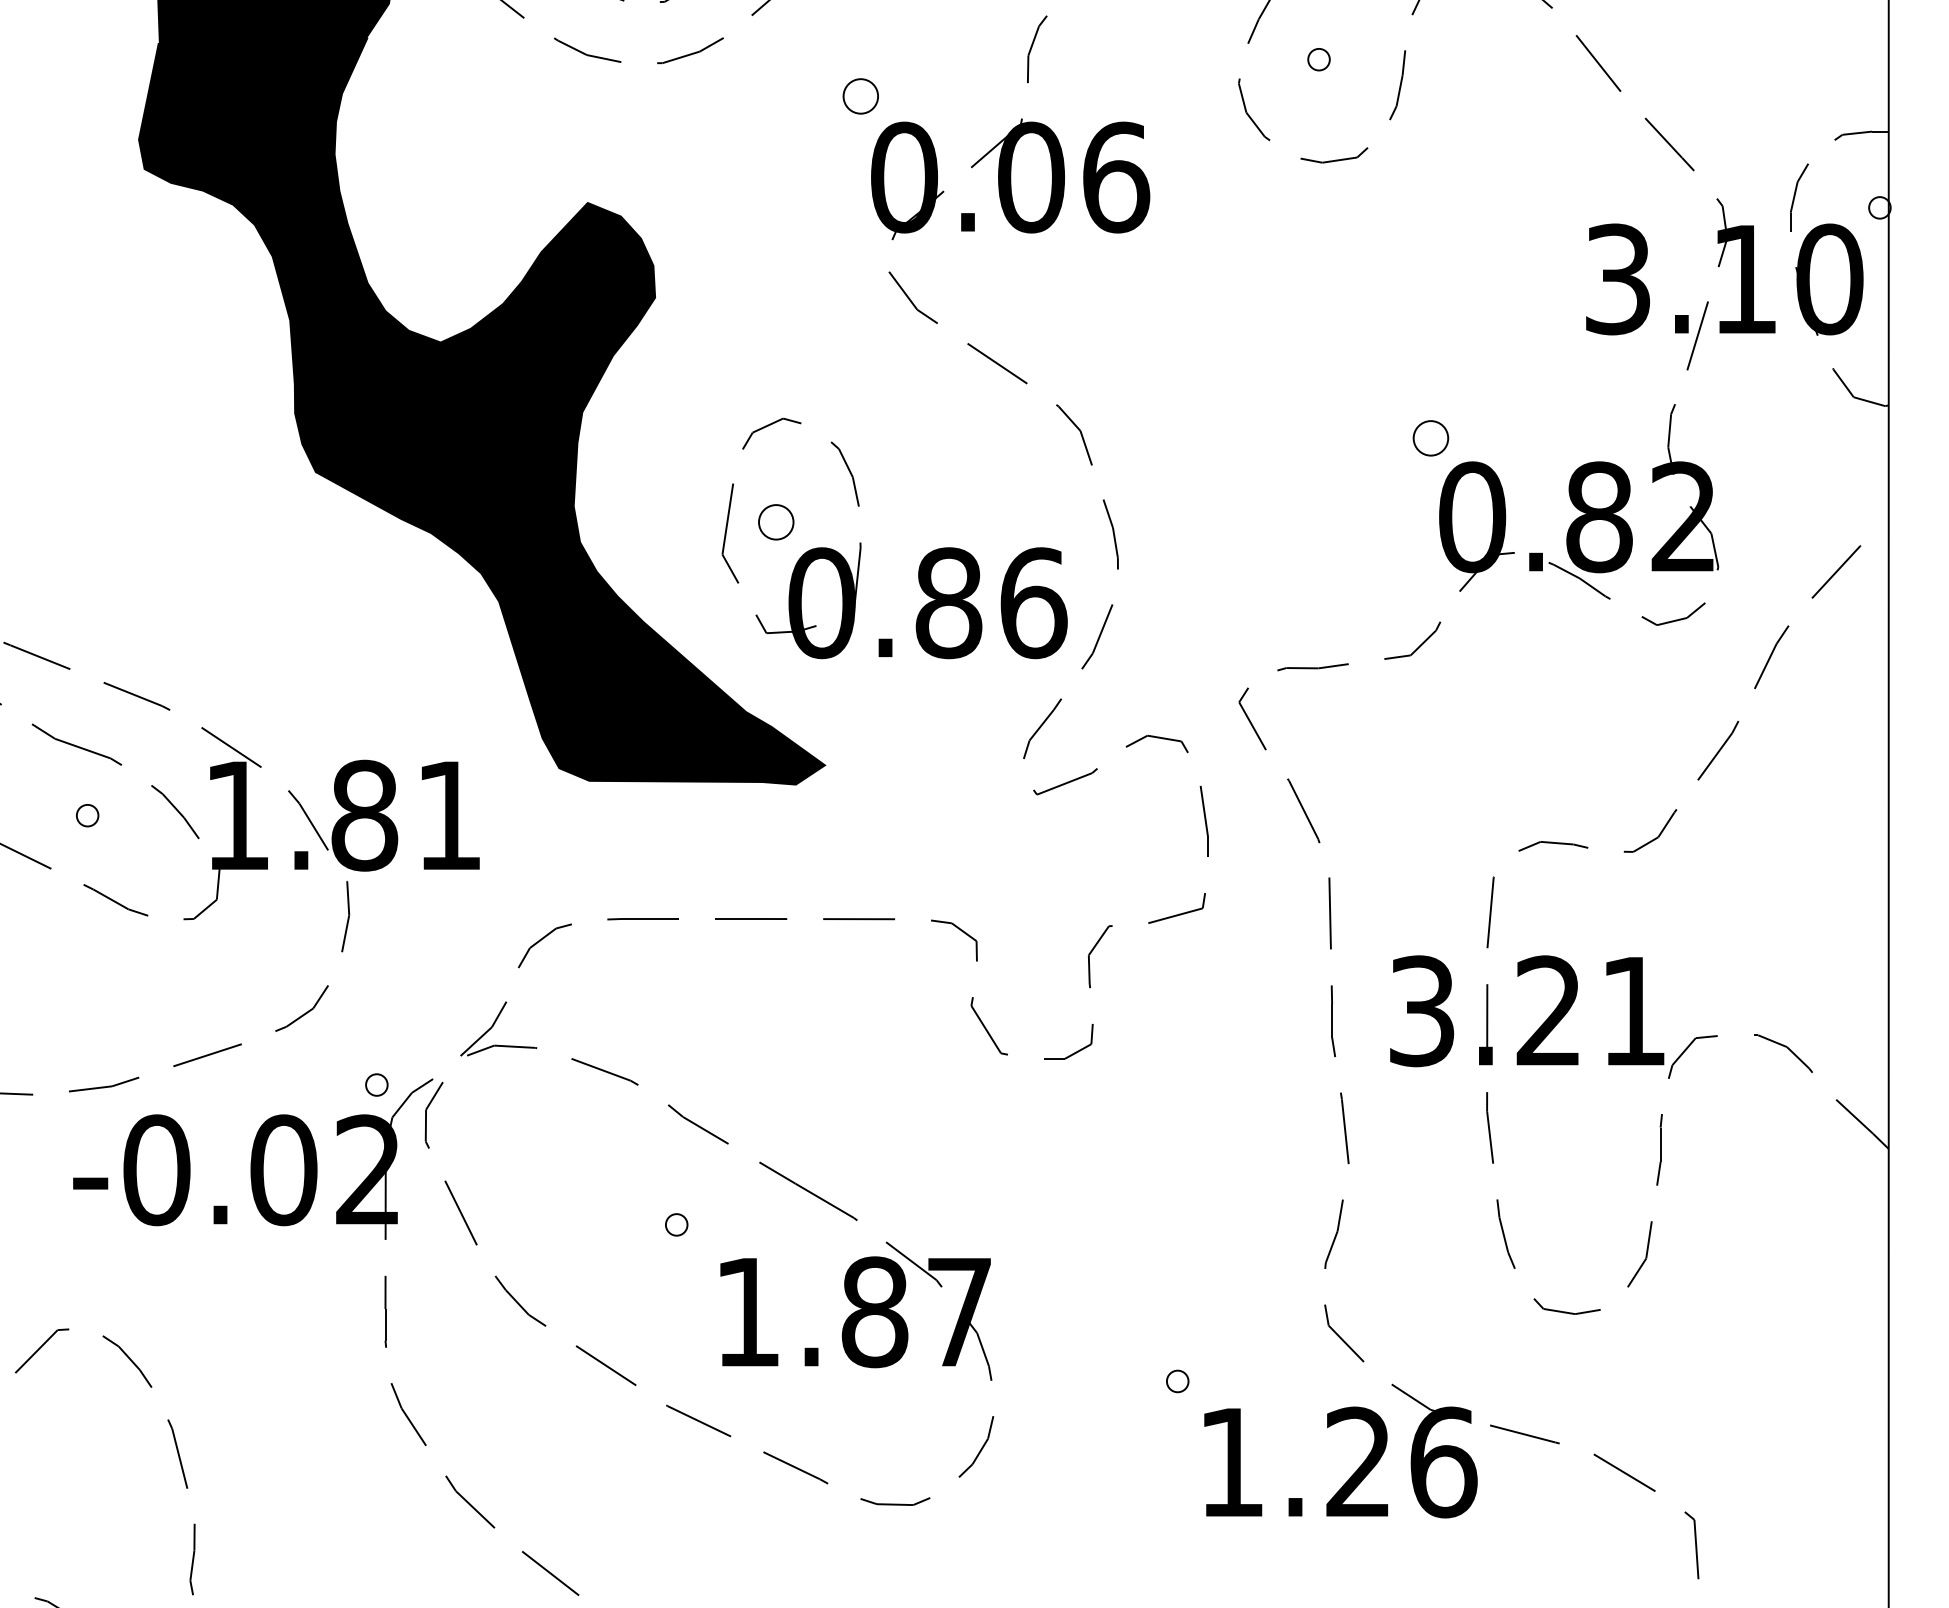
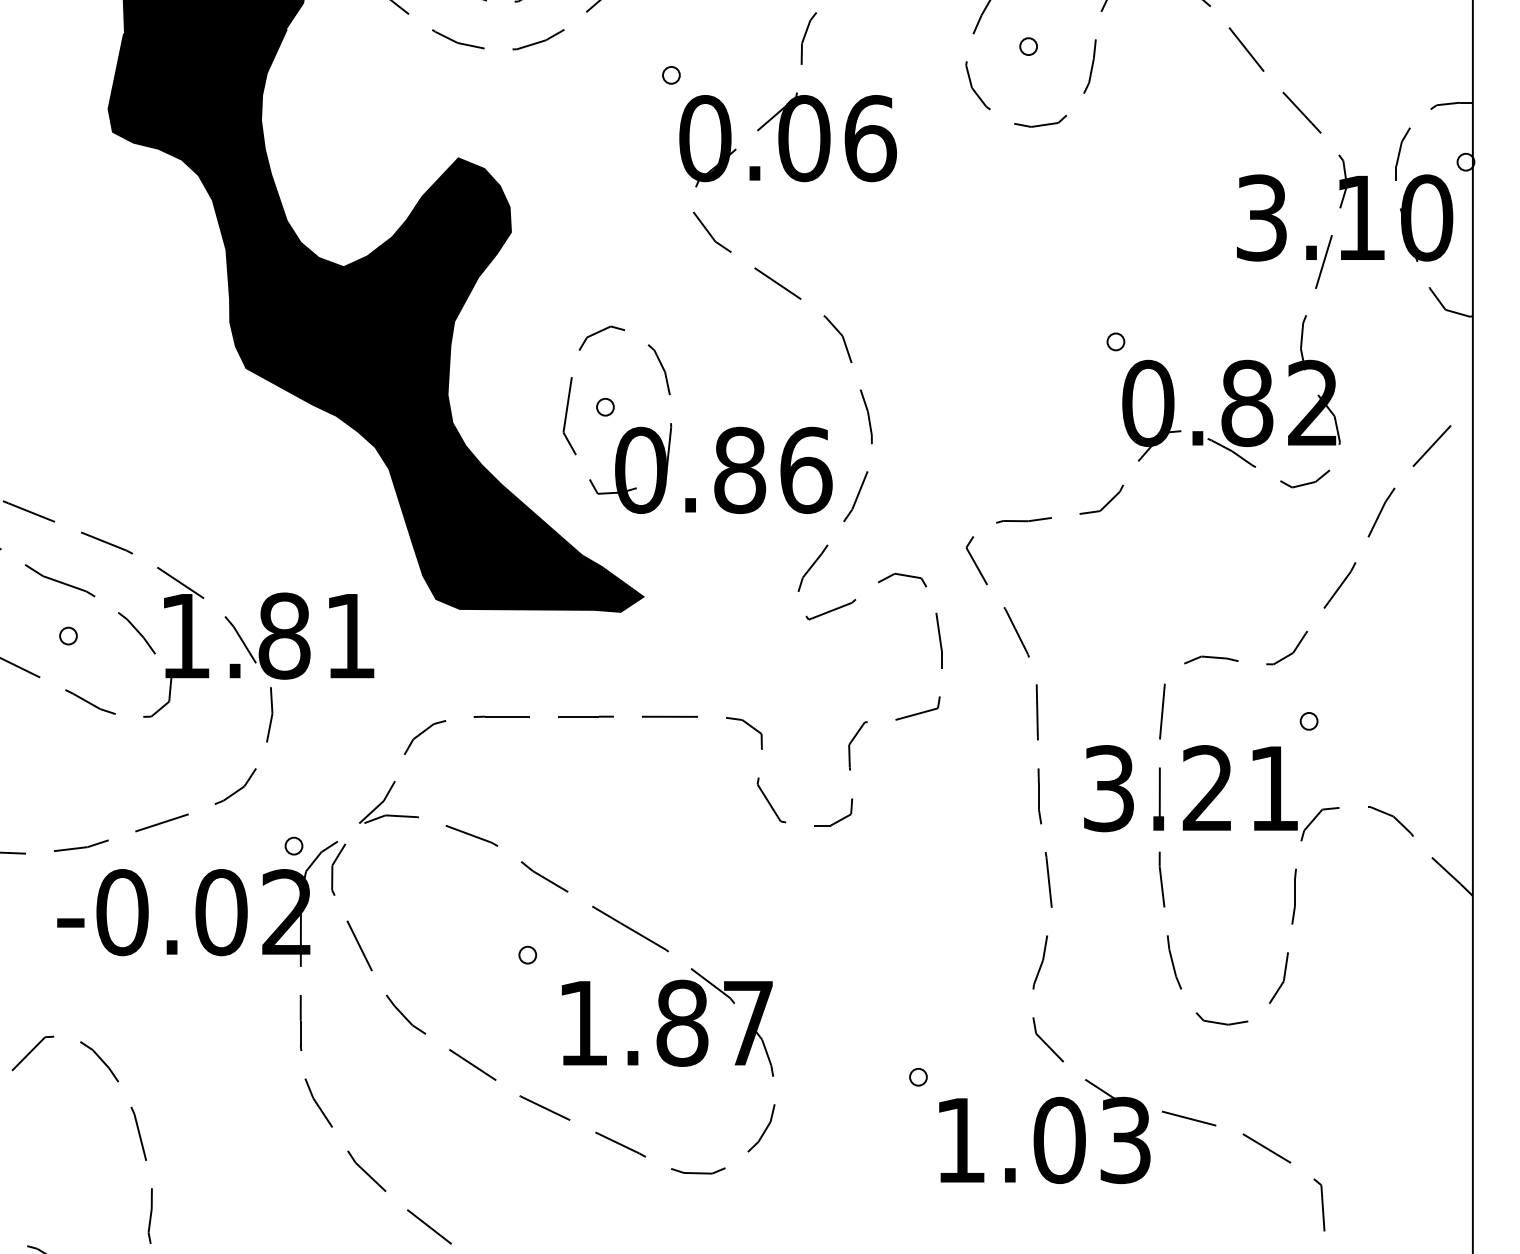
part: (860, 96) -> (671, 75), size x0.62
part: (1430, 437) -> (1115, 341), size x0.62
part: (776, 521) -> (605, 406), size x0.62
part: (1677, 925) -> (1308, 721), added
text: (1400, 1462) -> (1092, 1140), 1.26 -> 1.03

